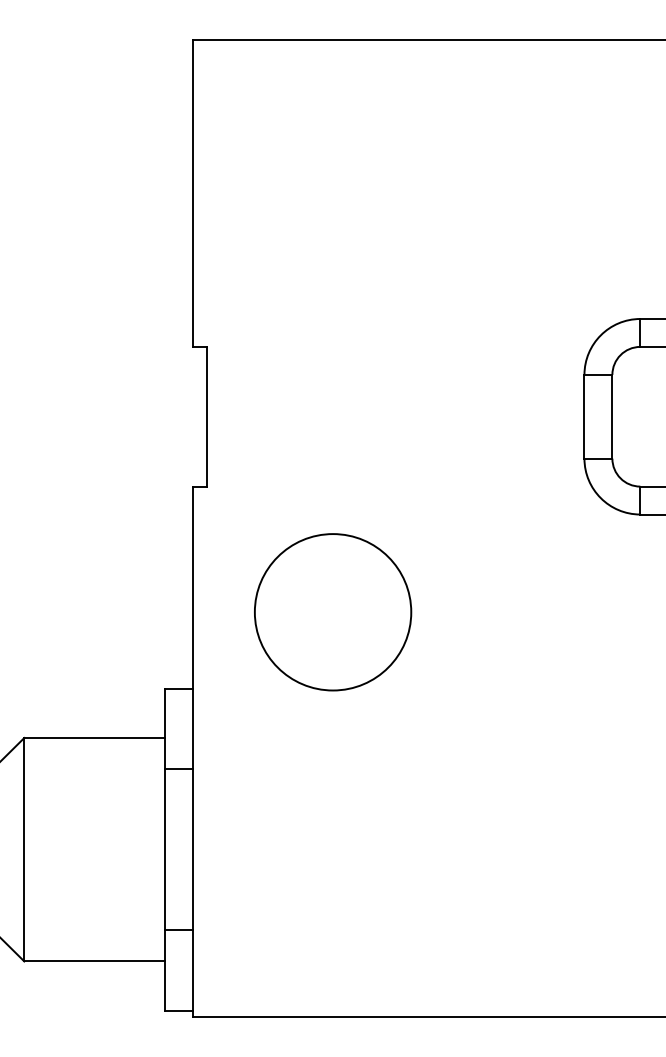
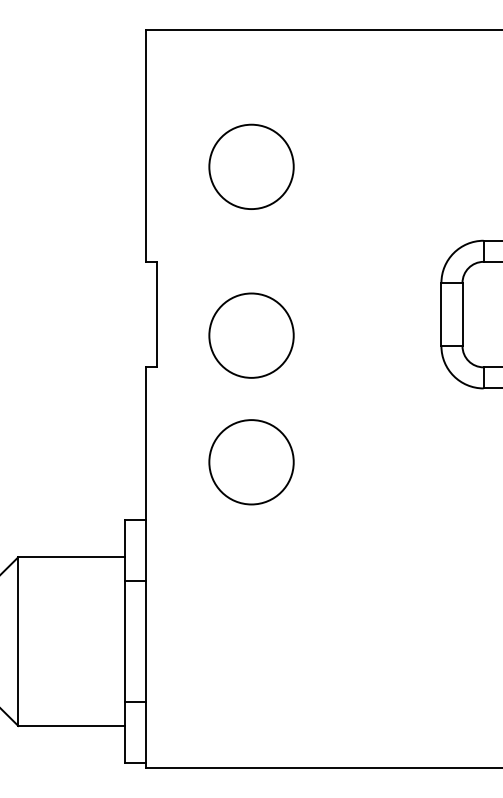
circle: (333, 220) -> (251, 166), added
circle: (333, 444) -> (251, 335), added
circle: (333, 612) -> (251, 462), size x0.71

